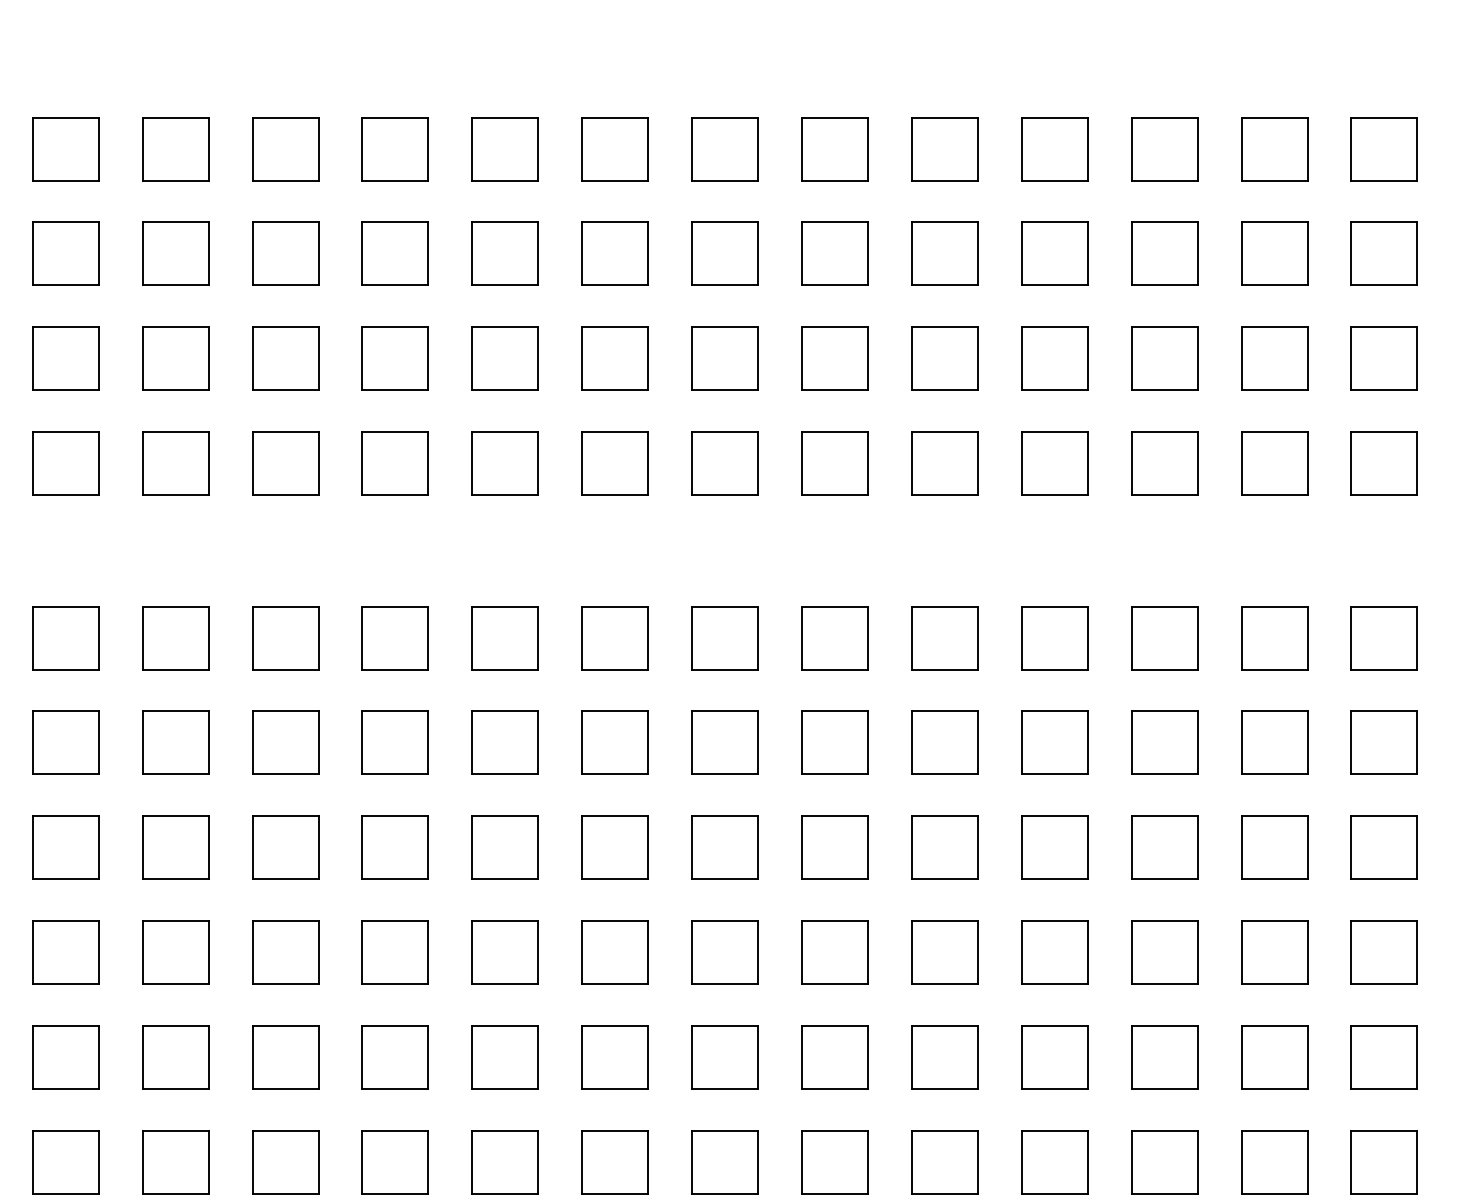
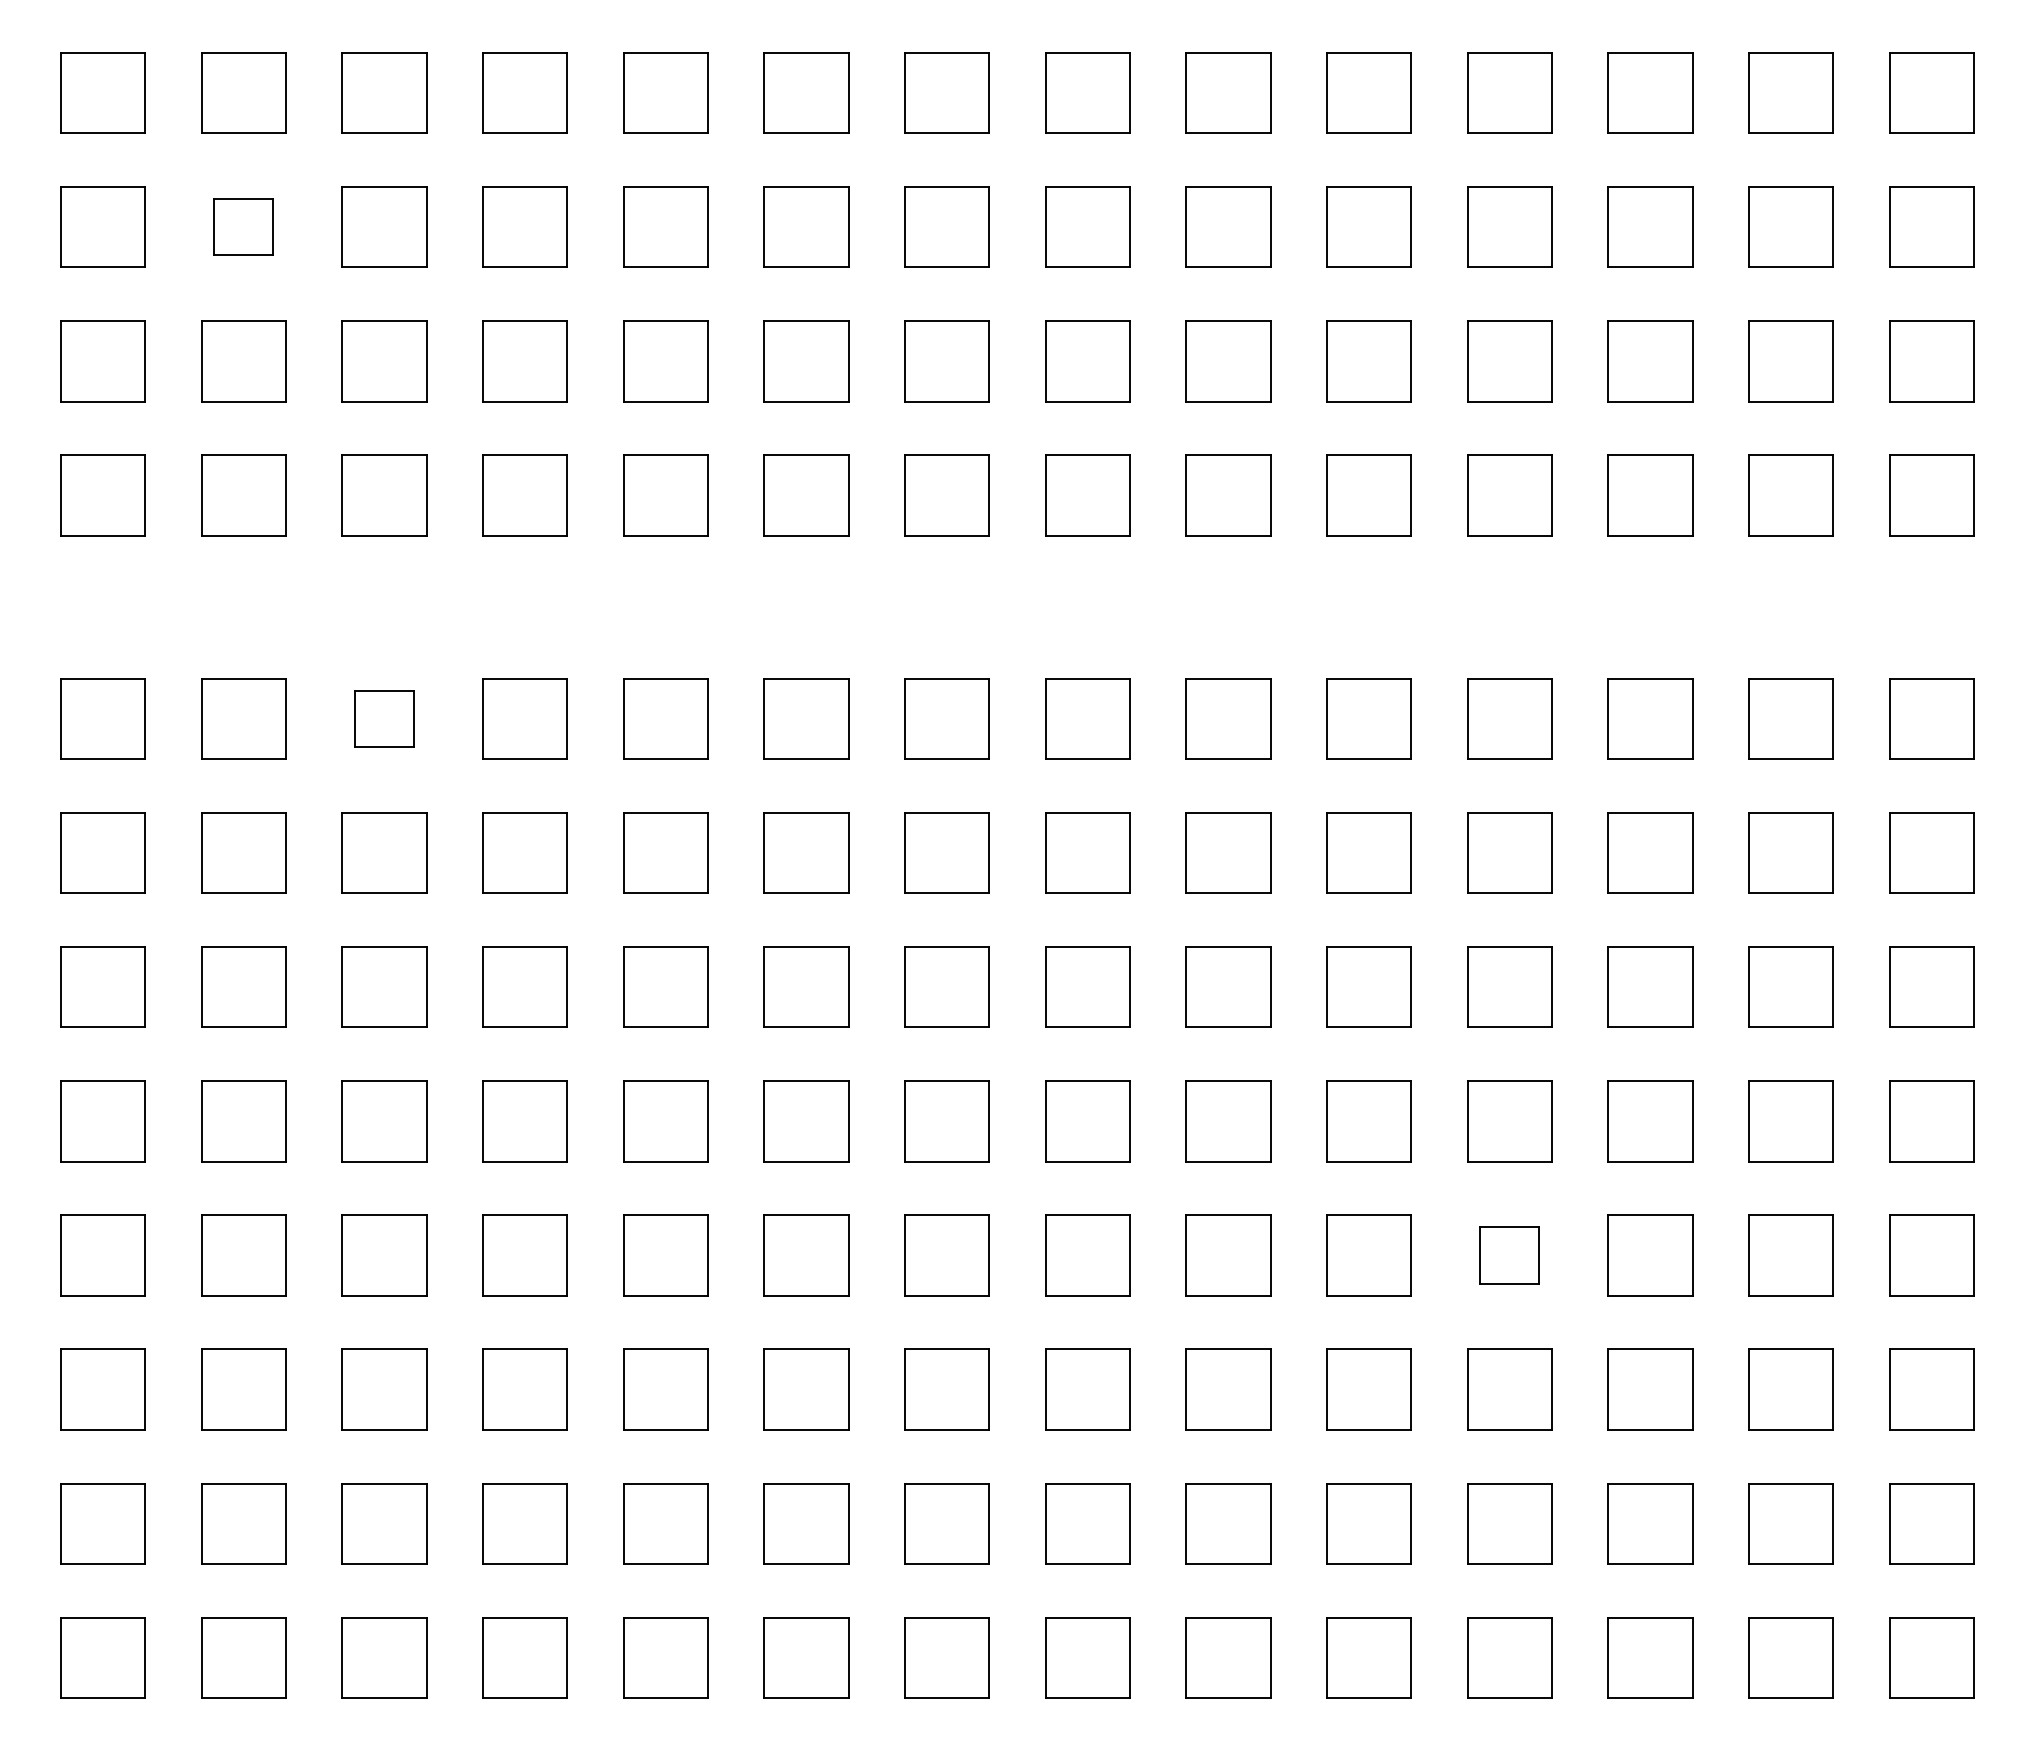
part: (65, 253) -> (243, 226), size x0.7
part: (175, 637) -> (384, 718), size x0.7
part: (1054, 1057) -> (1509, 1255), size x0.7

